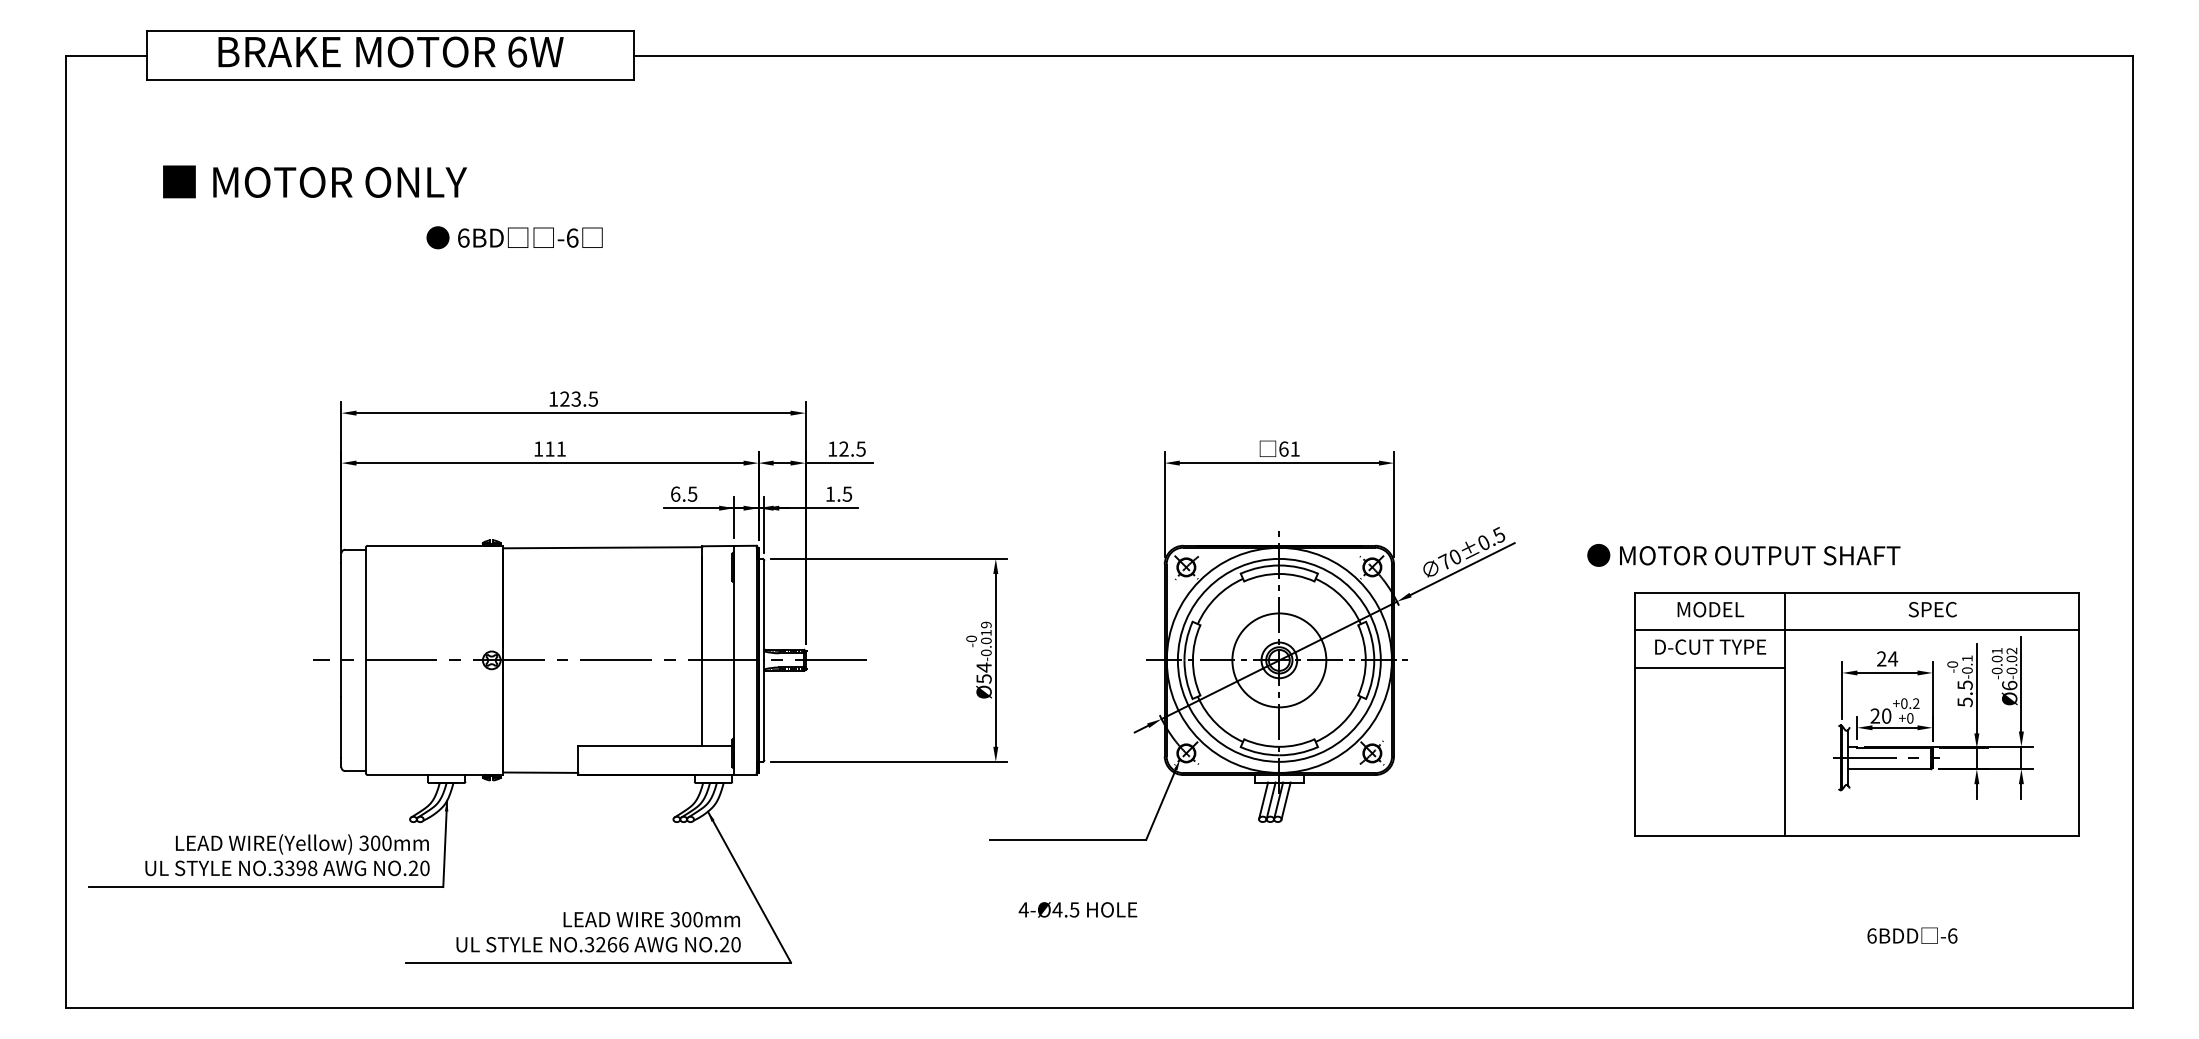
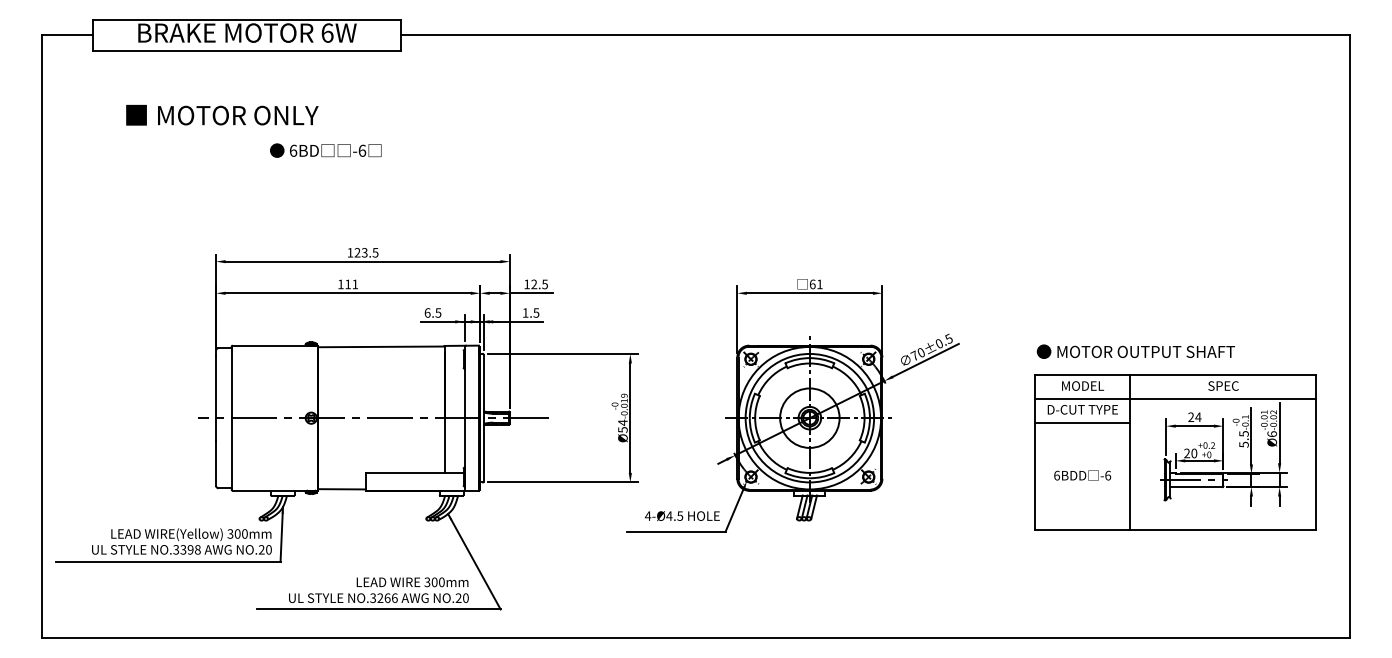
text: (315, 182) -> (222, 115), moved
text: (1743, 555) -> (1135, 351), moved
text: (1076, 908) -> (681, 515), moved
text: (1912, 935) -> (1082, 475), moved

